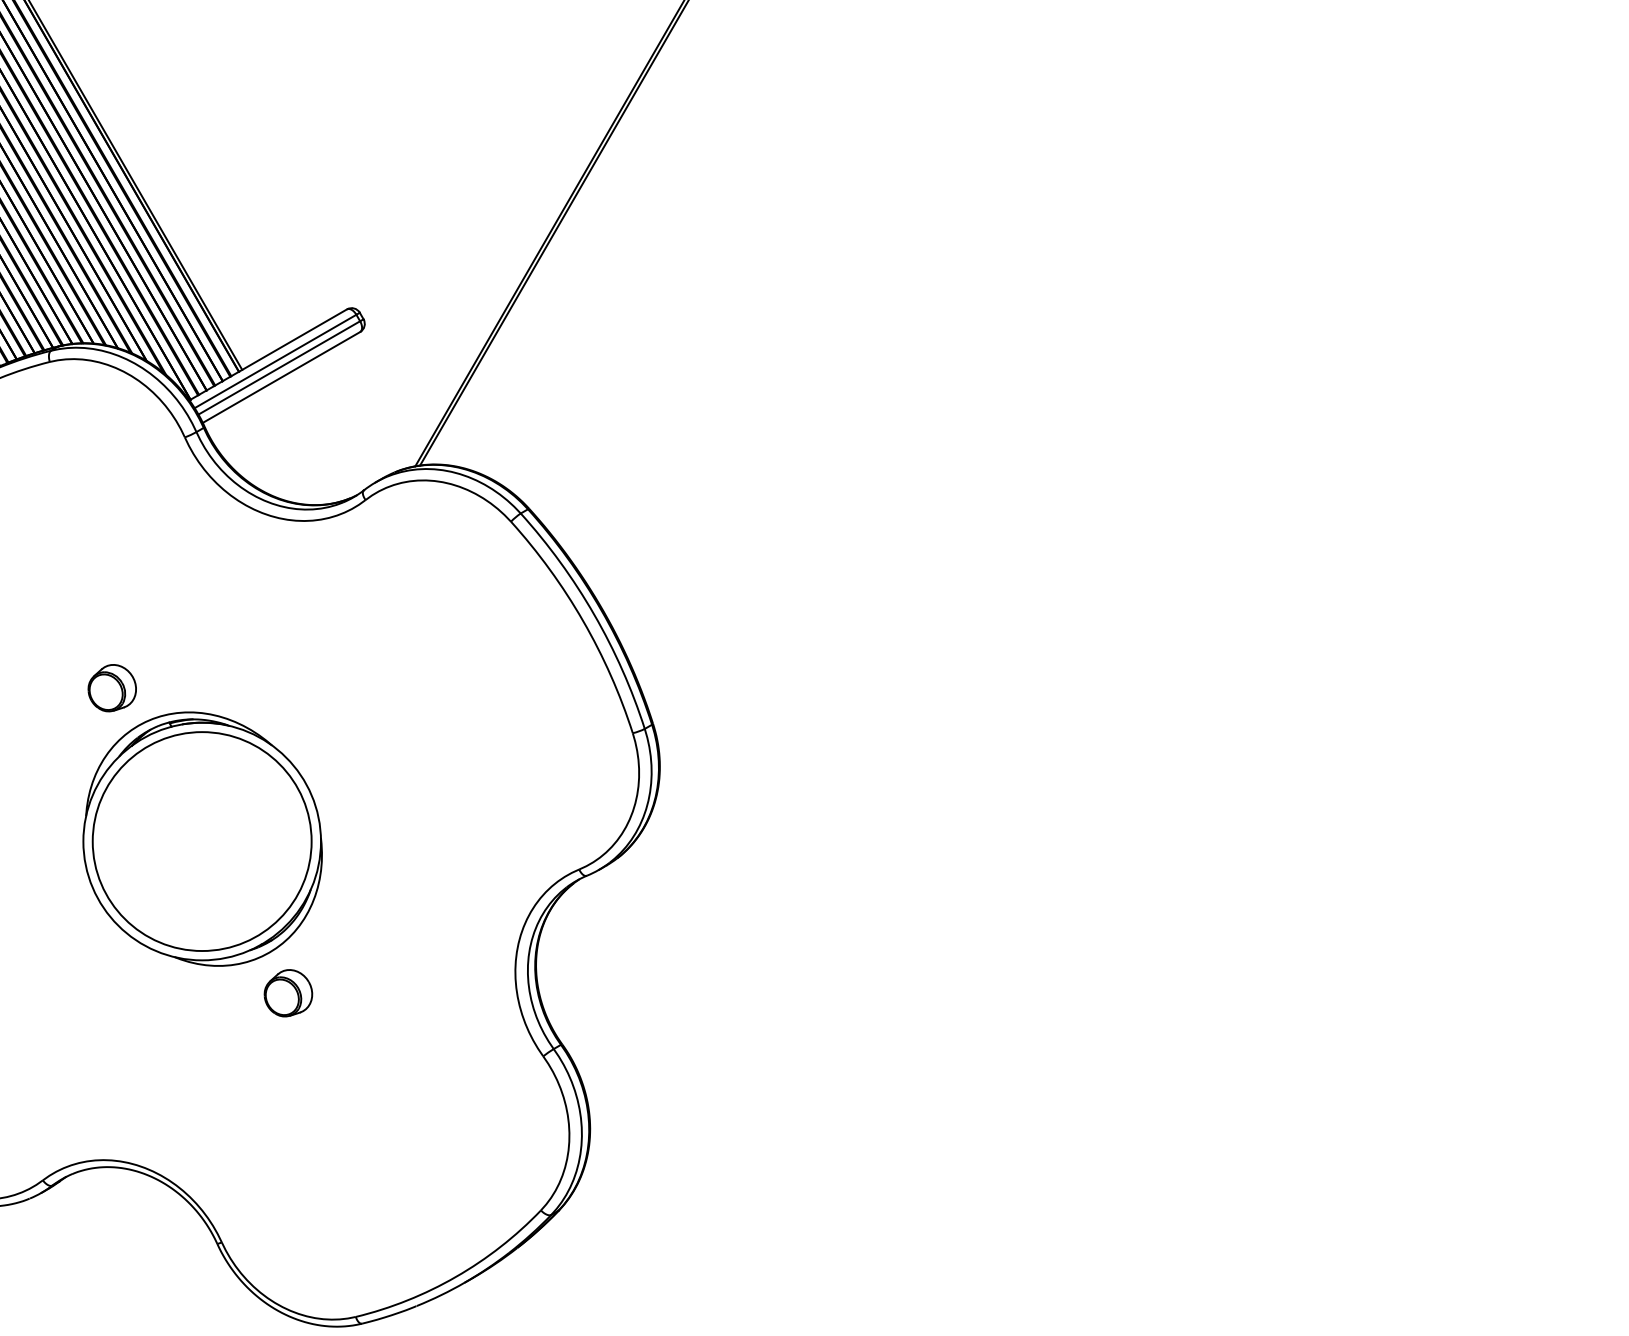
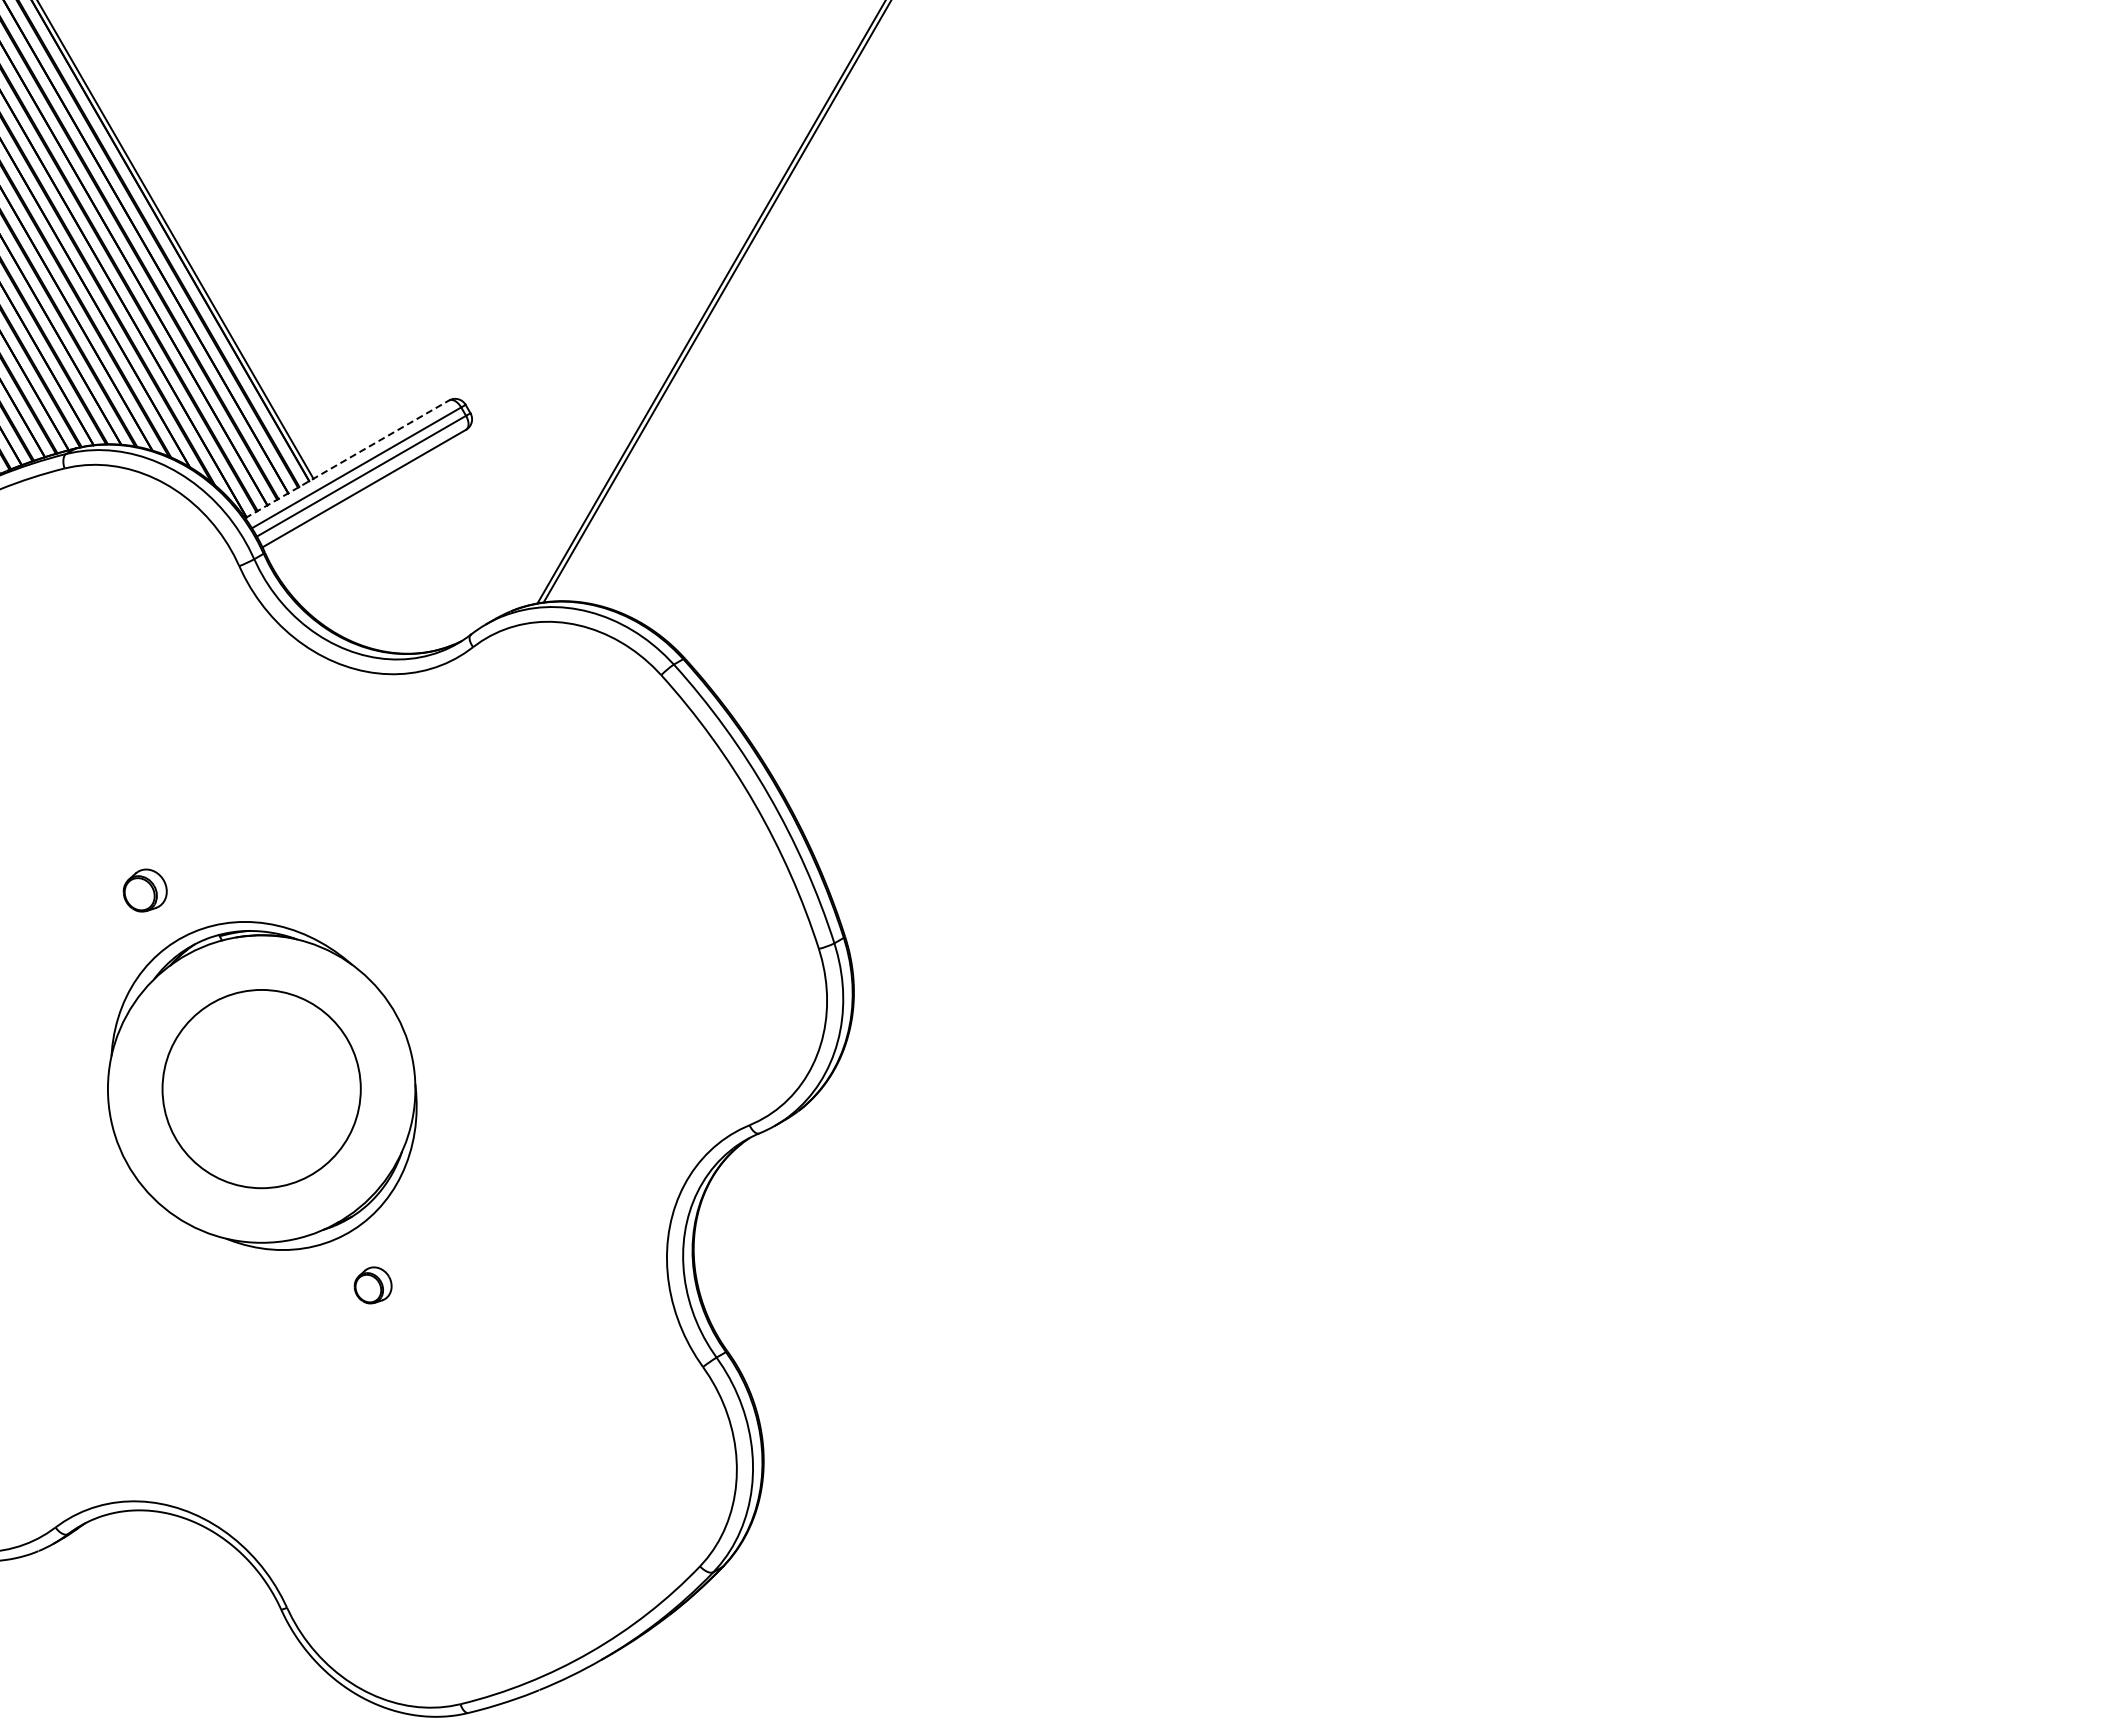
line: (268, 355) -> (347, 459), solid -> dashed
part: (111, 688) -> (144, 890), size x0.7
circle: (202, 841) -> (261, 1088), size x0.7
part: (287, 993) -> (372, 1285), size x0.6

